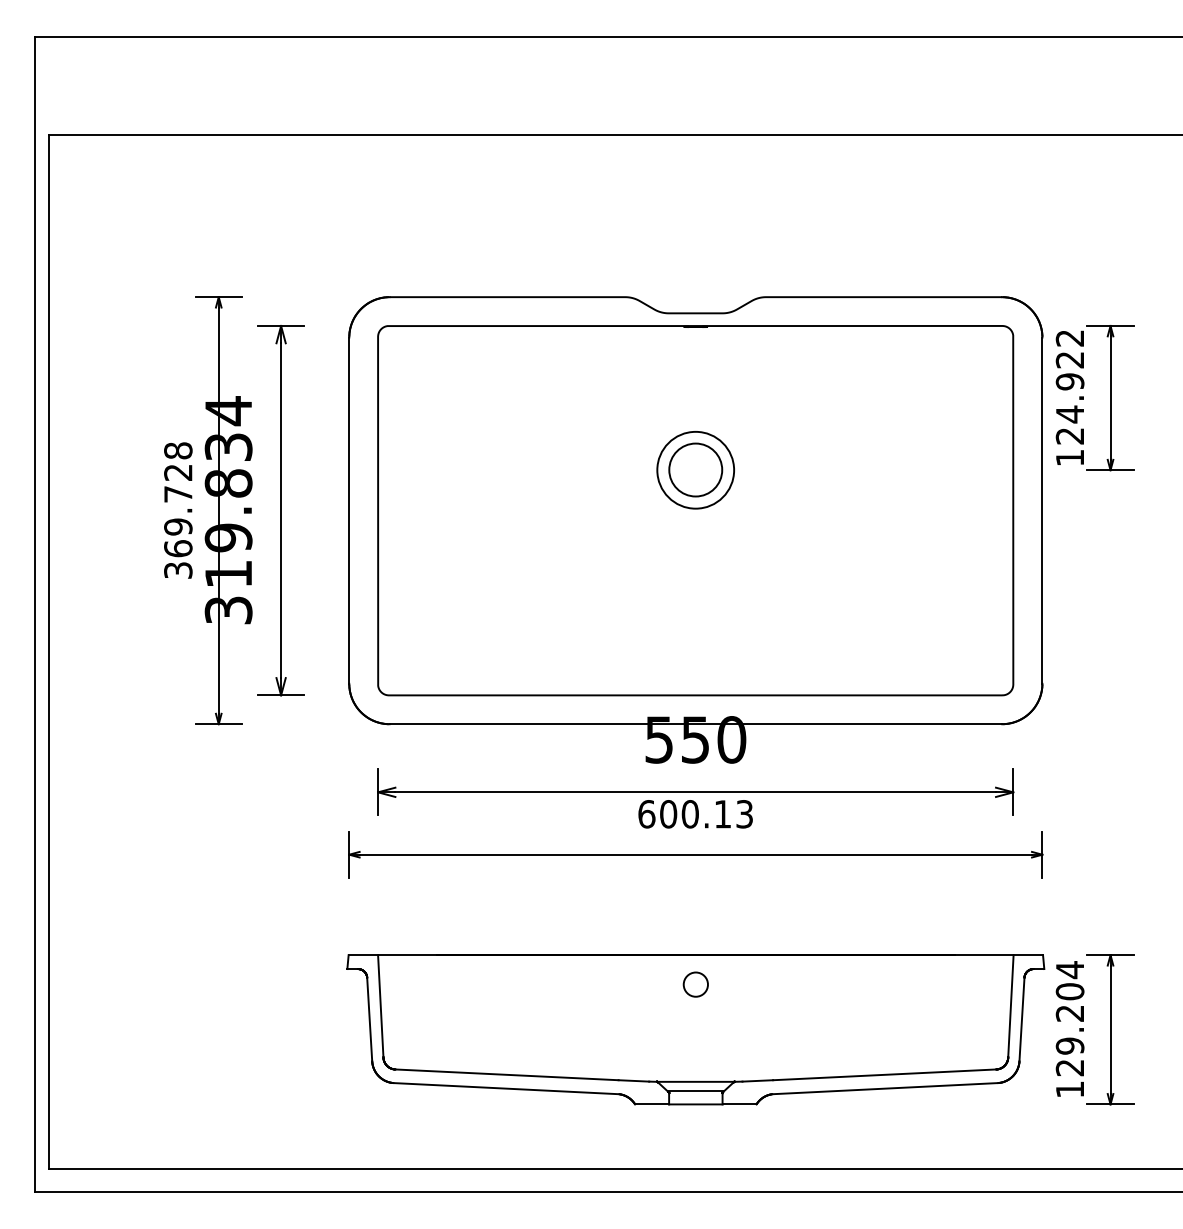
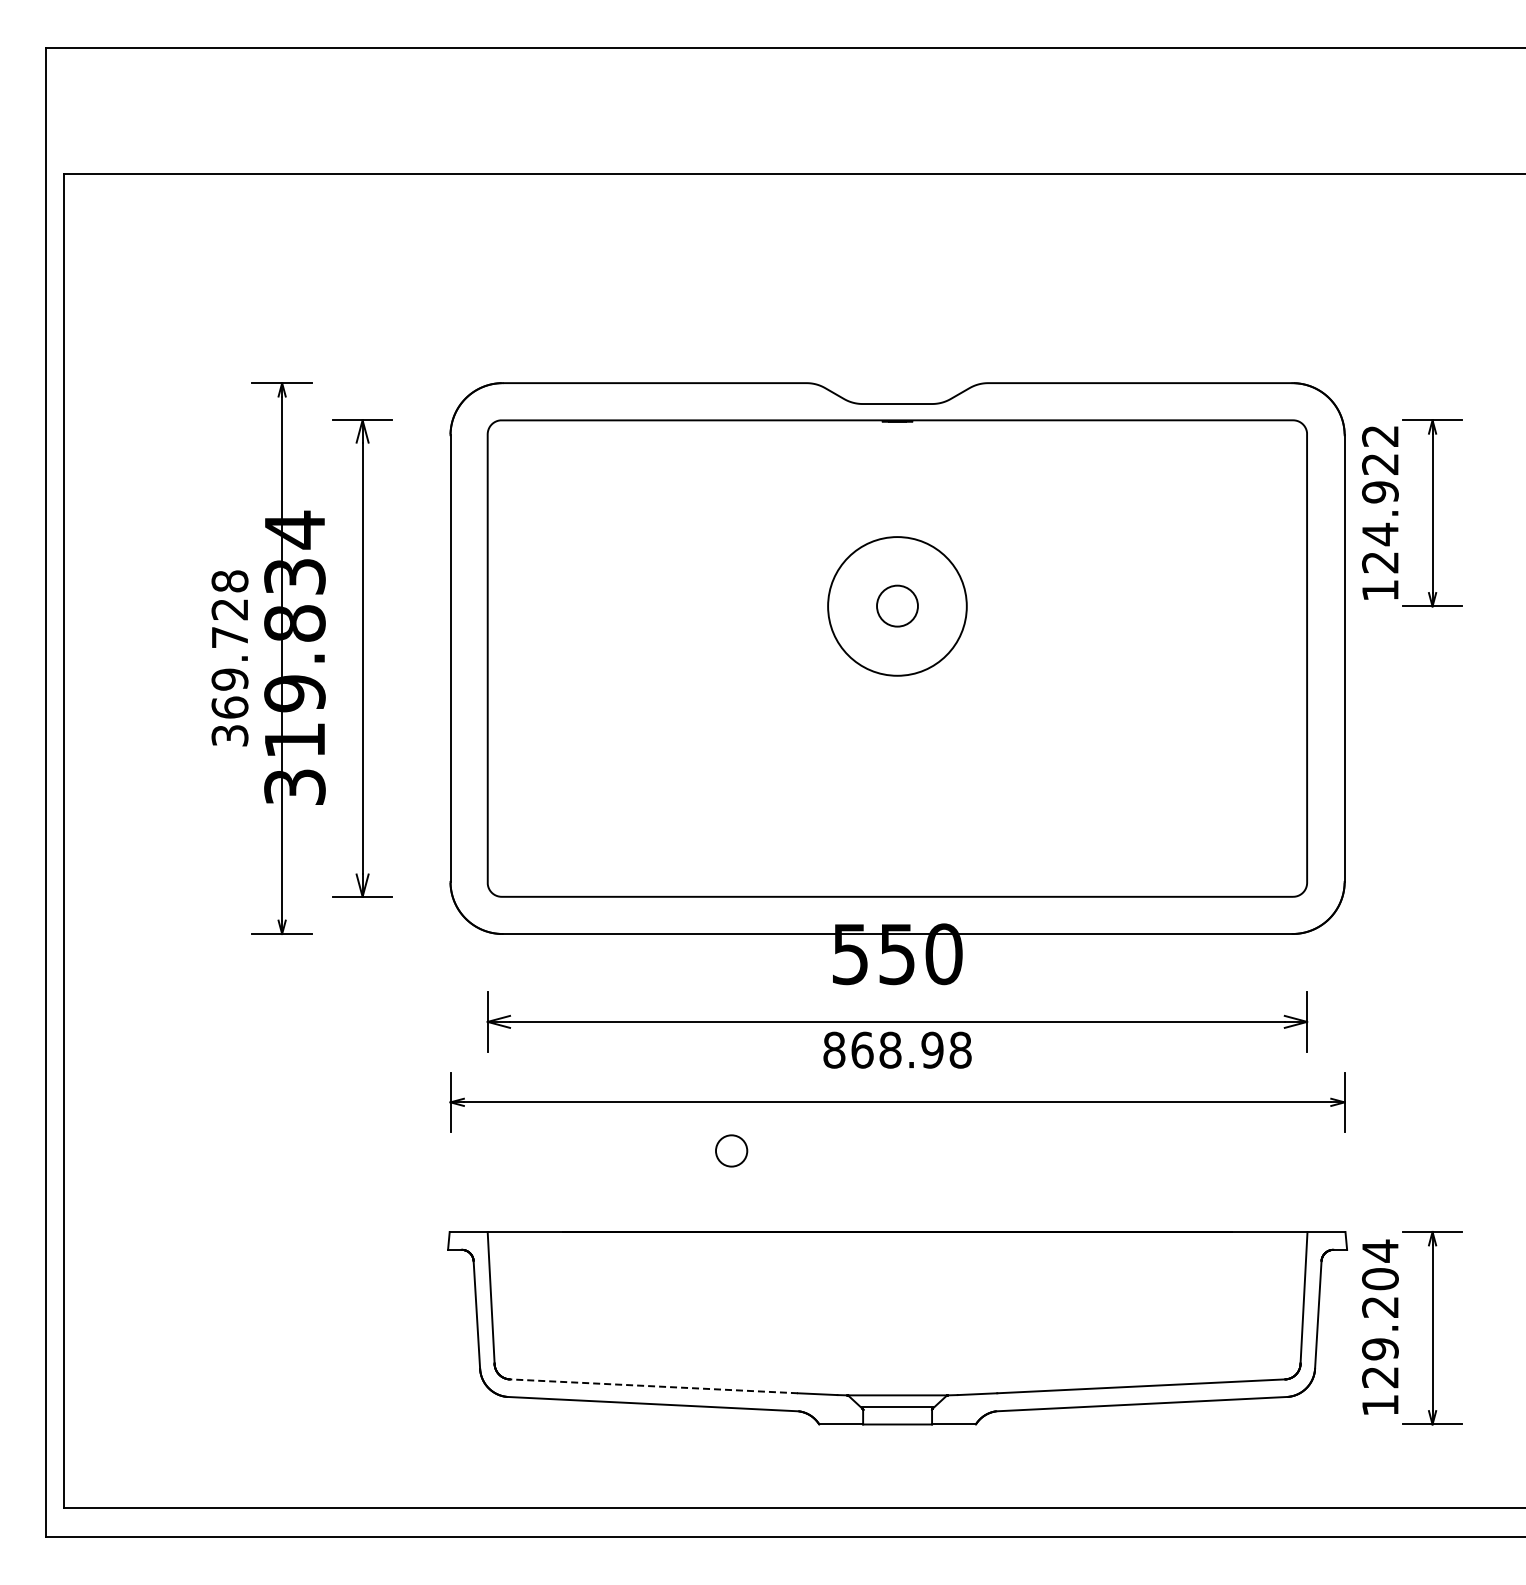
circle: (695, 469) -> (897, 605), size x1.4
circle: (695, 470) -> (897, 606), size x0.6
text: (695, 813) -> (897, 1049), 600.13 -> 868.98
circle: (695, 984) -> (731, 1150), moved
line: (506, 1074) -> (653, 1386), solid -> dashed

